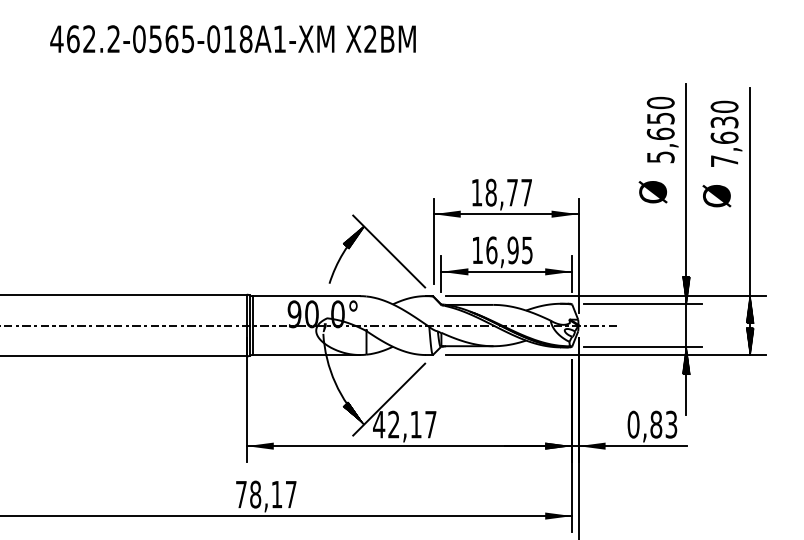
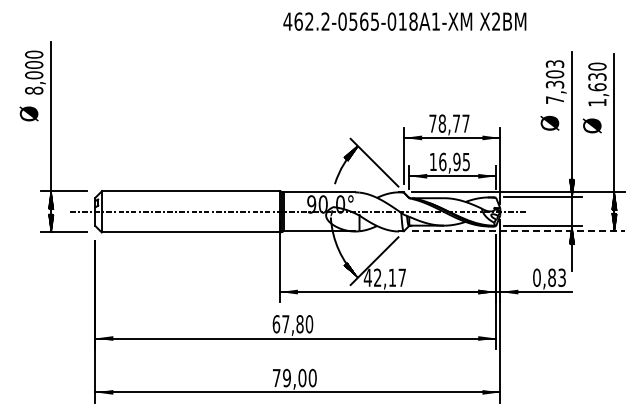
text: (232, 38) -> (404, 21), moved
text: (659, 129) -> (554, 81), 5,650 -> 7,303
text: (724, 160) -> (597, 102), 7,630 -> 1,630
text: (476, 192) -> (432, 123), 18,77 -> 78,77
line: (607, 355) -> (519, 231), solid -> dashed
text: (265, 494) -> (292, 324), 78,17 -> 67,80

